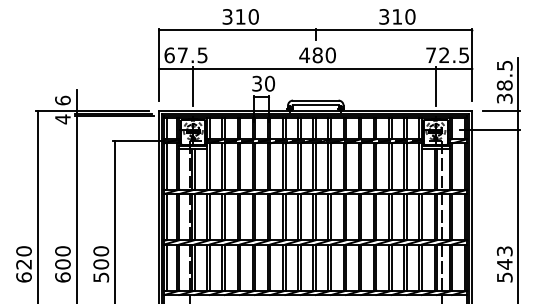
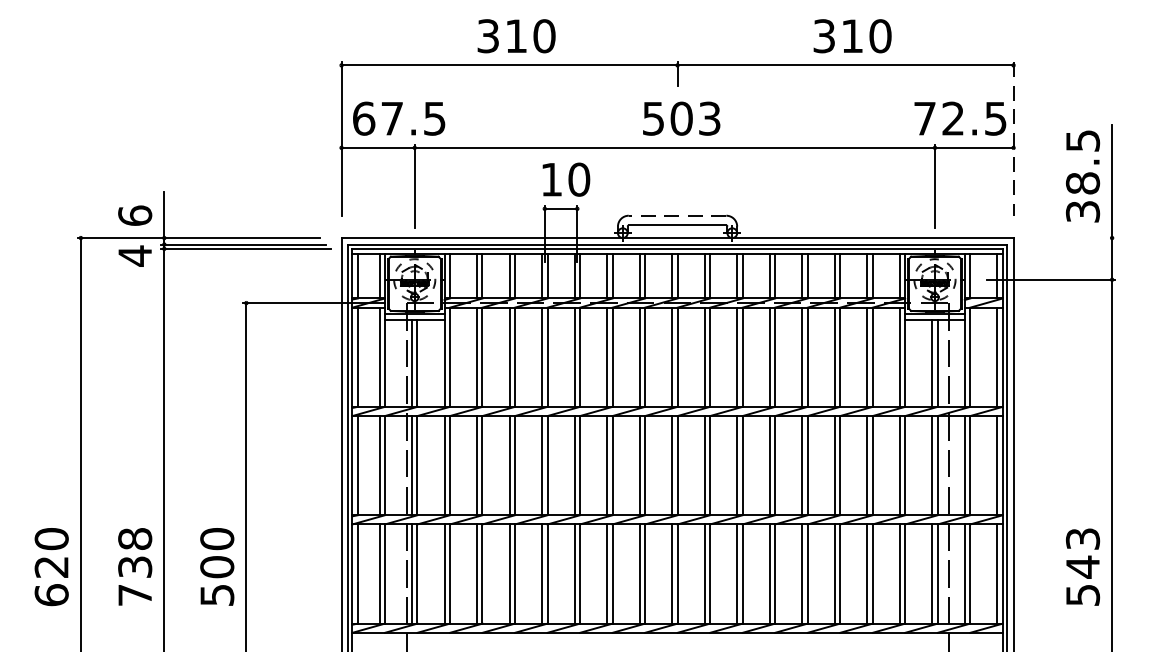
text: (317, 55) -> (681, 119), 480 -> 503
line: (472, 64) -> (1013, 138), solid -> dashed
text: (256, 83) -> (550, 179), 30 -> 10
line: (315, 100) -> (676, 215), solid -> dashed
line: (500, 111) -> (1073, 239), removed
text: (62, 264) -> (134, 567), 600 -> 738

